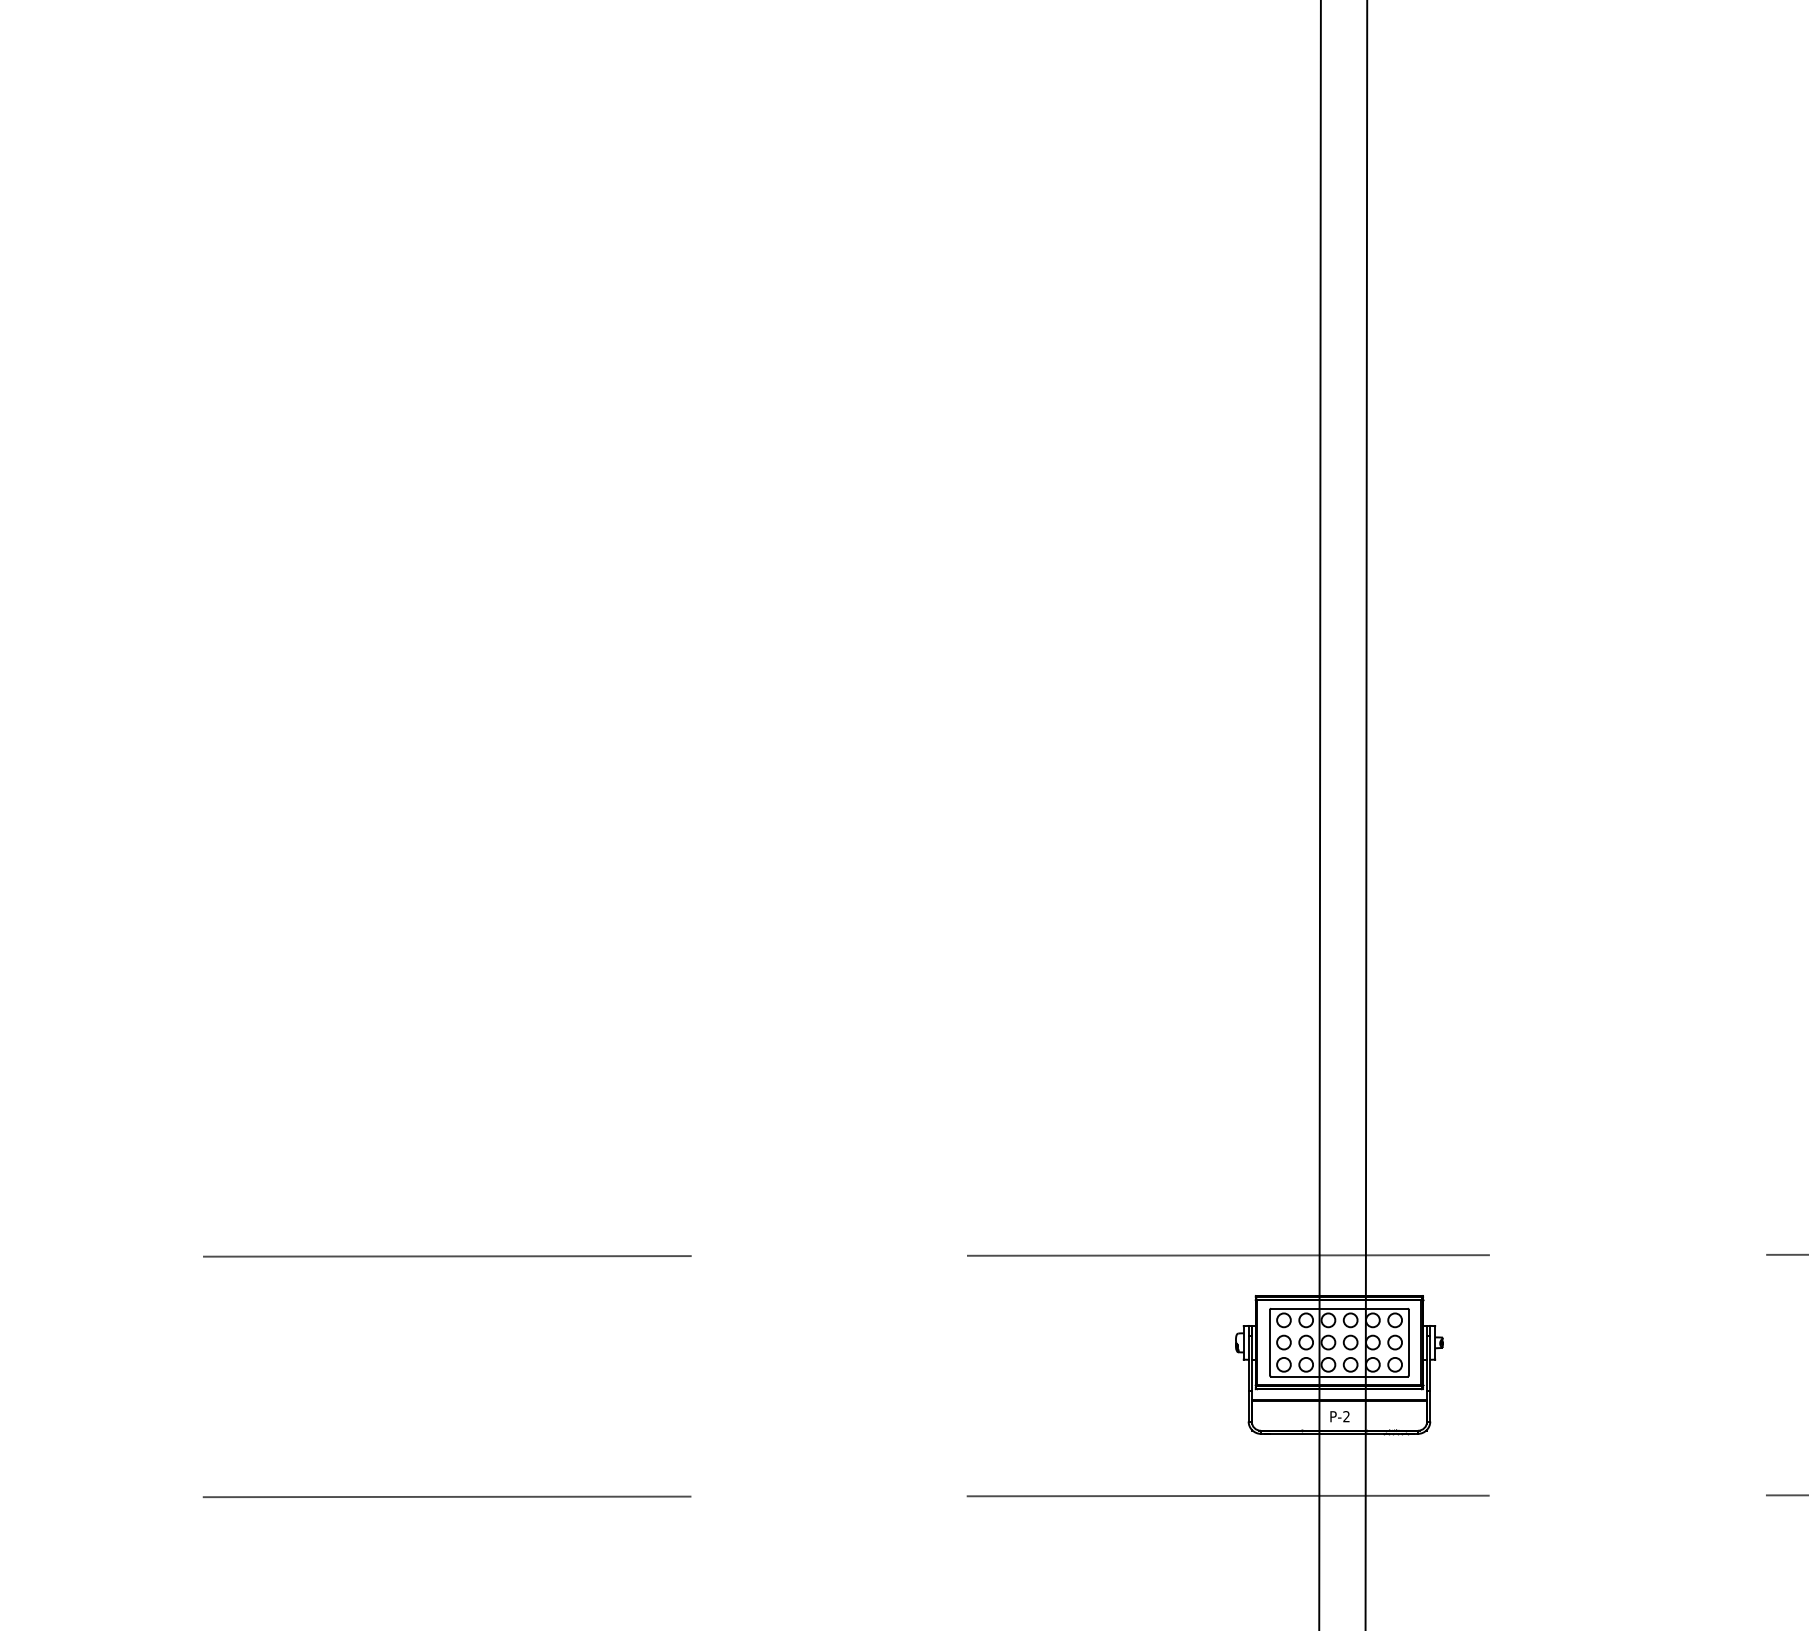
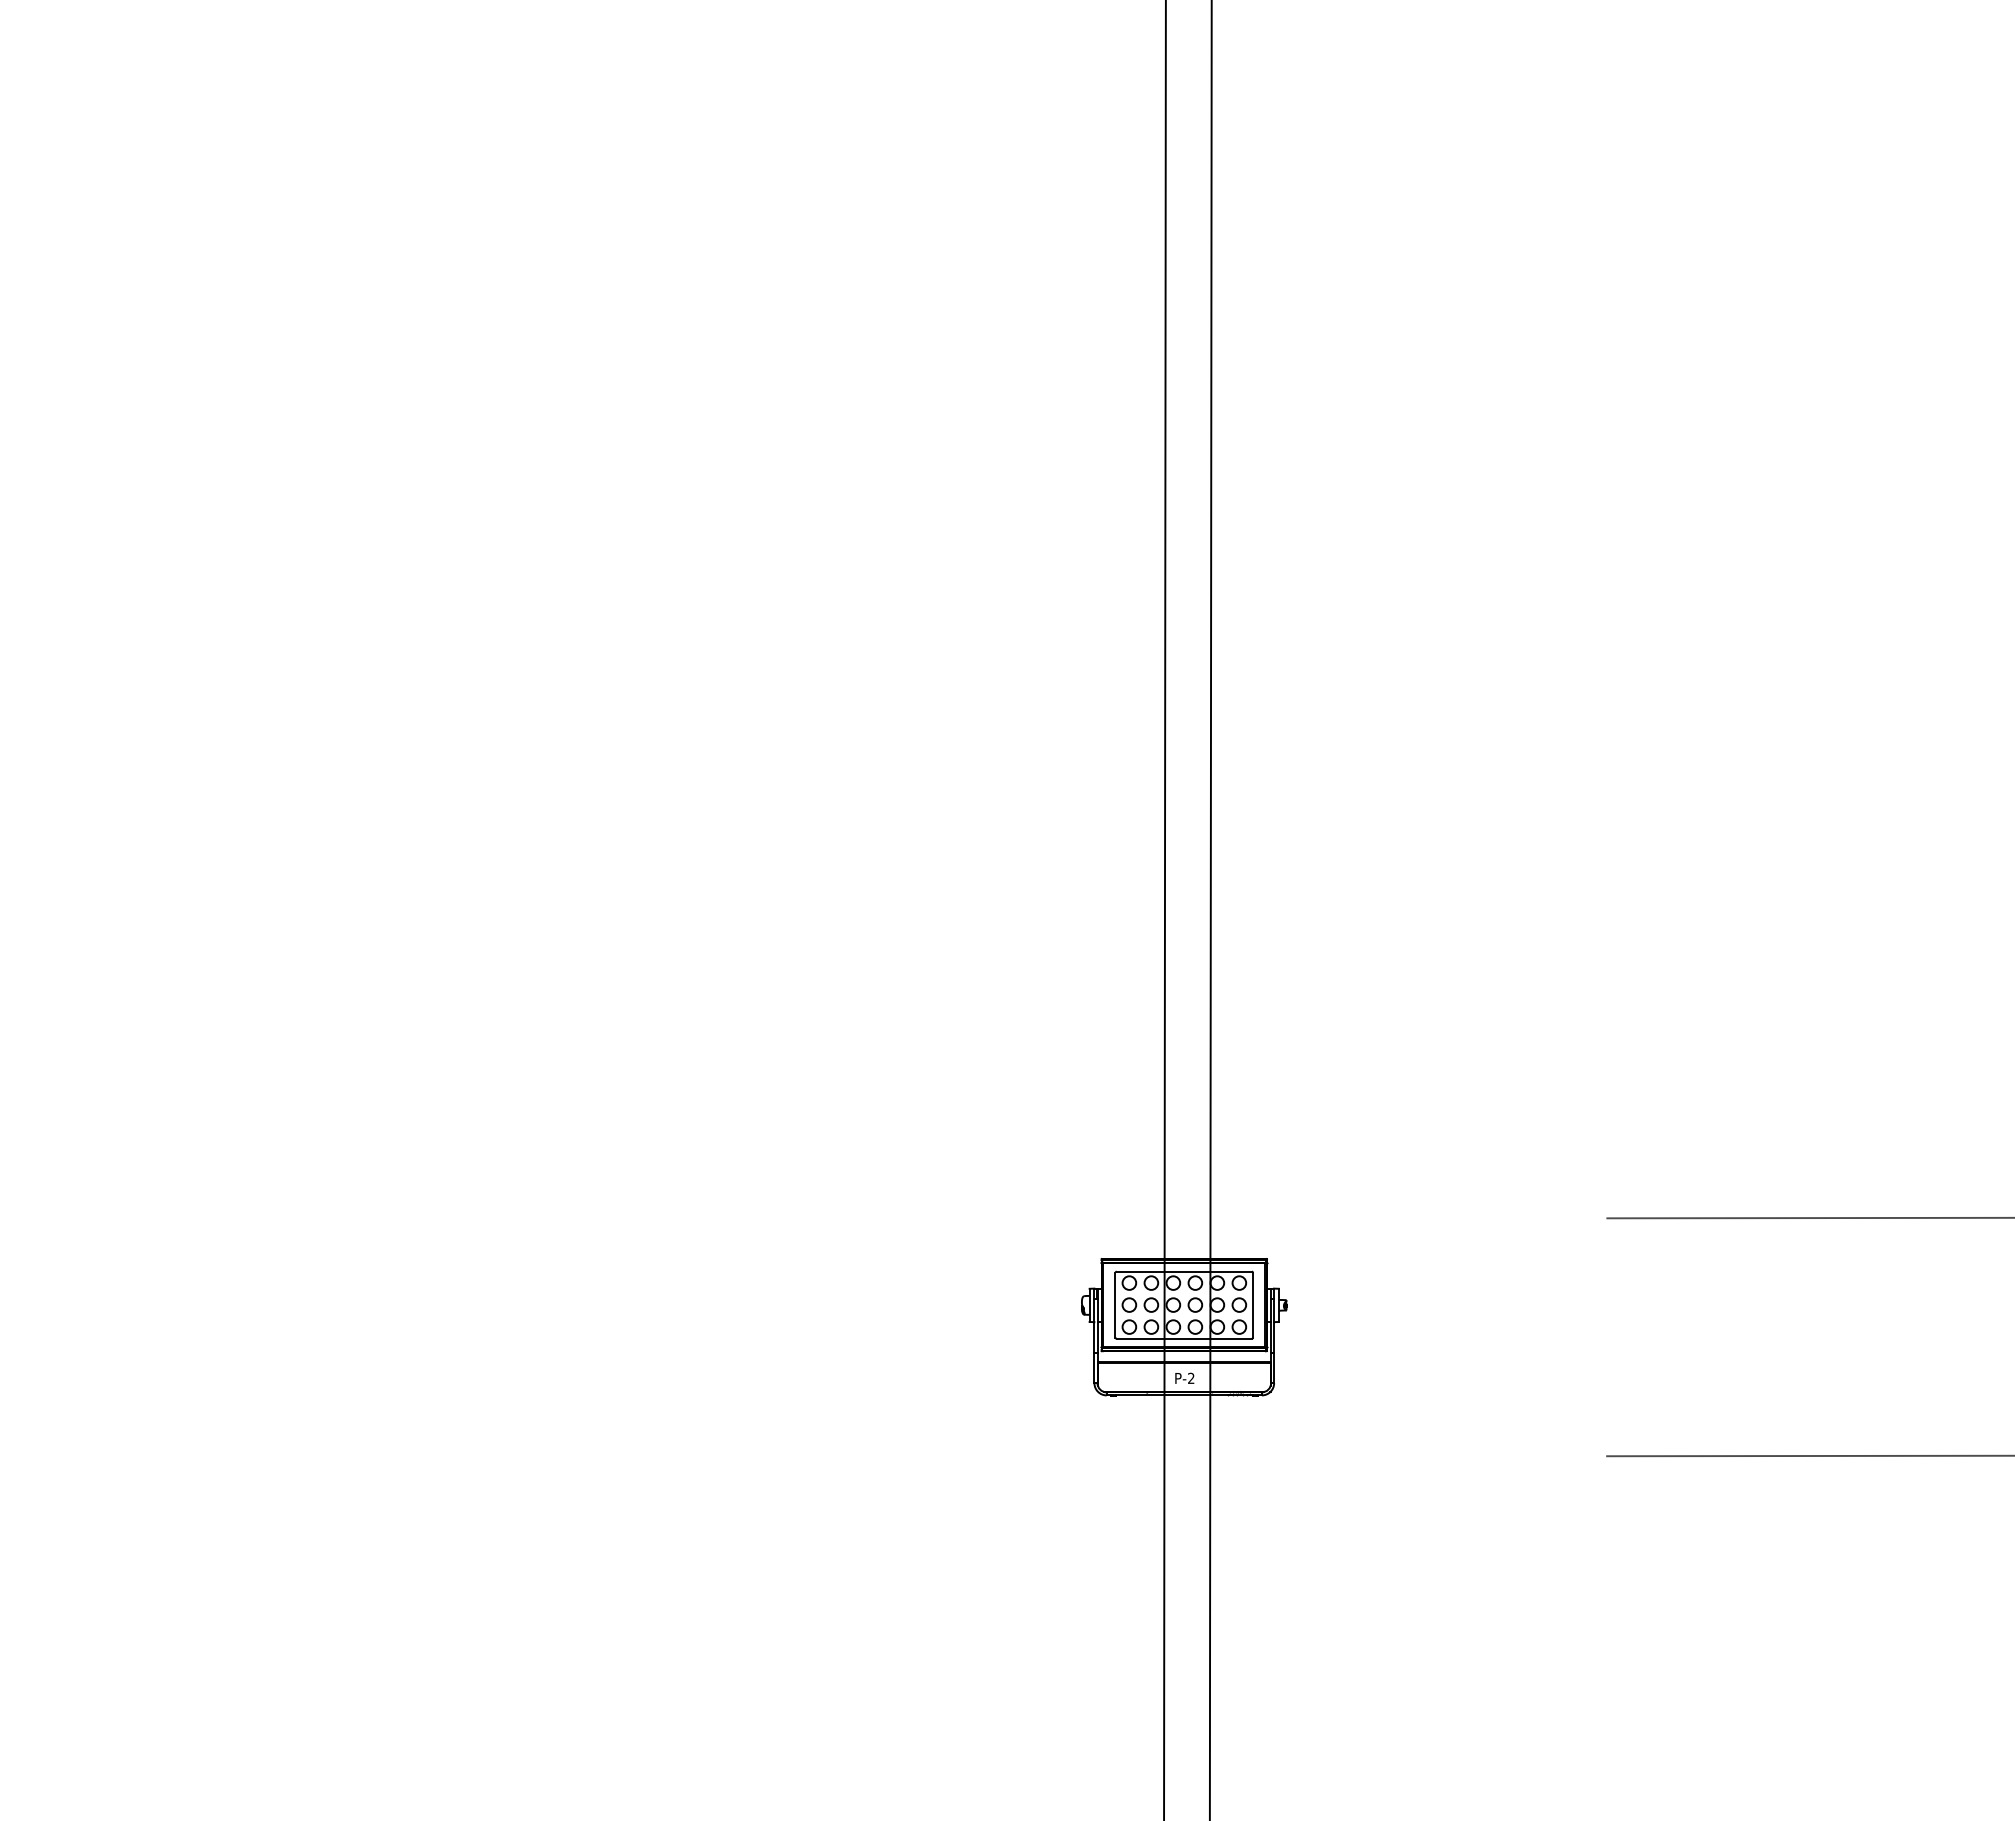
line: (1228, 1255) -> (1074, 1218), removed
line: (447, 1256) -> (301, 1219), removed
line: (1227, 1495) -> (1073, 1456), removed
line: (447, 1496) -> (301, 1457), removed

